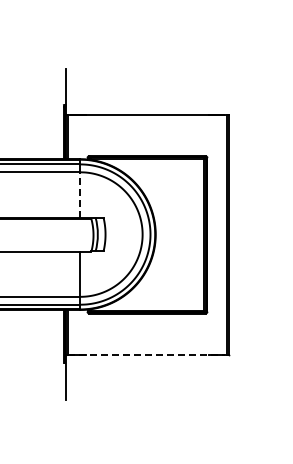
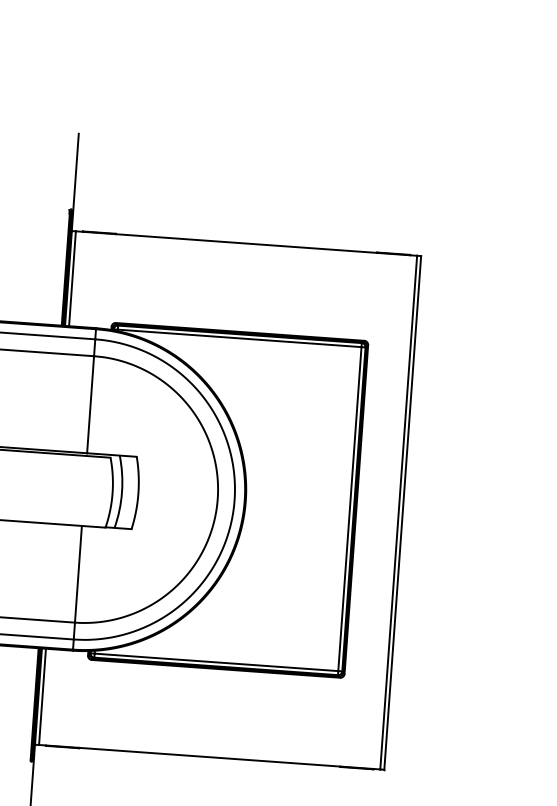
line: (80, 194) -> (91, 403), dashed -> solid
line: (147, 354) -> (209, 756), dashed -> solid

